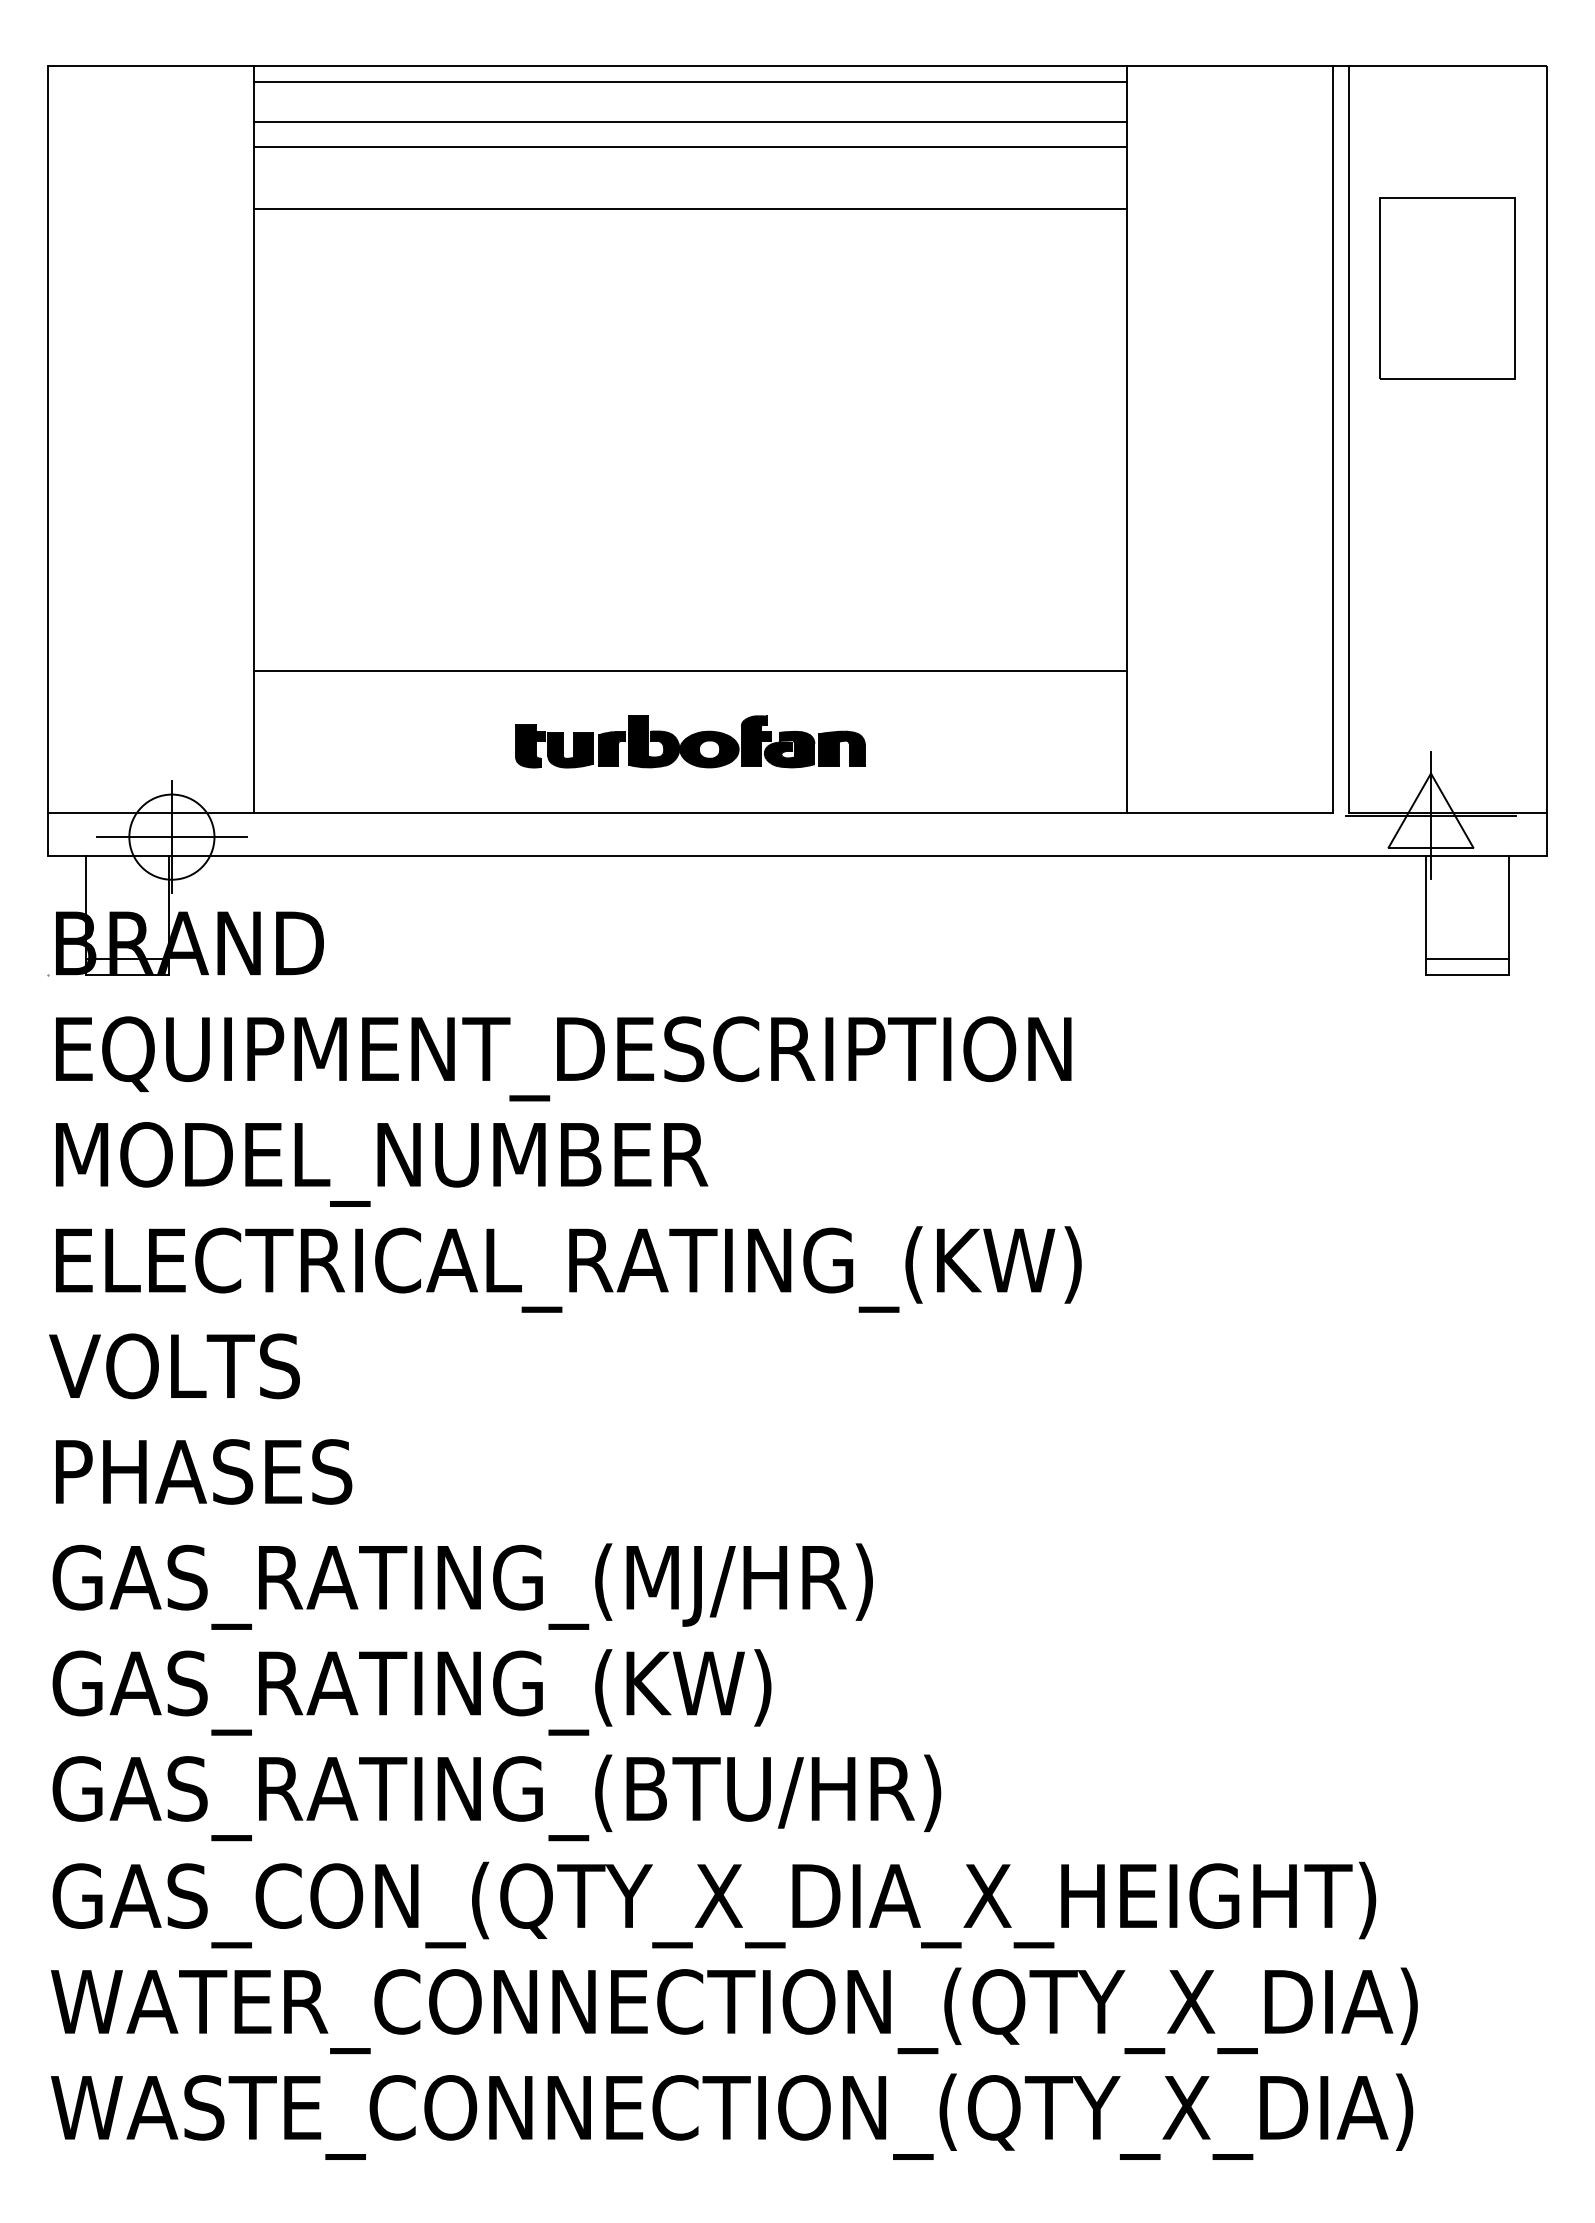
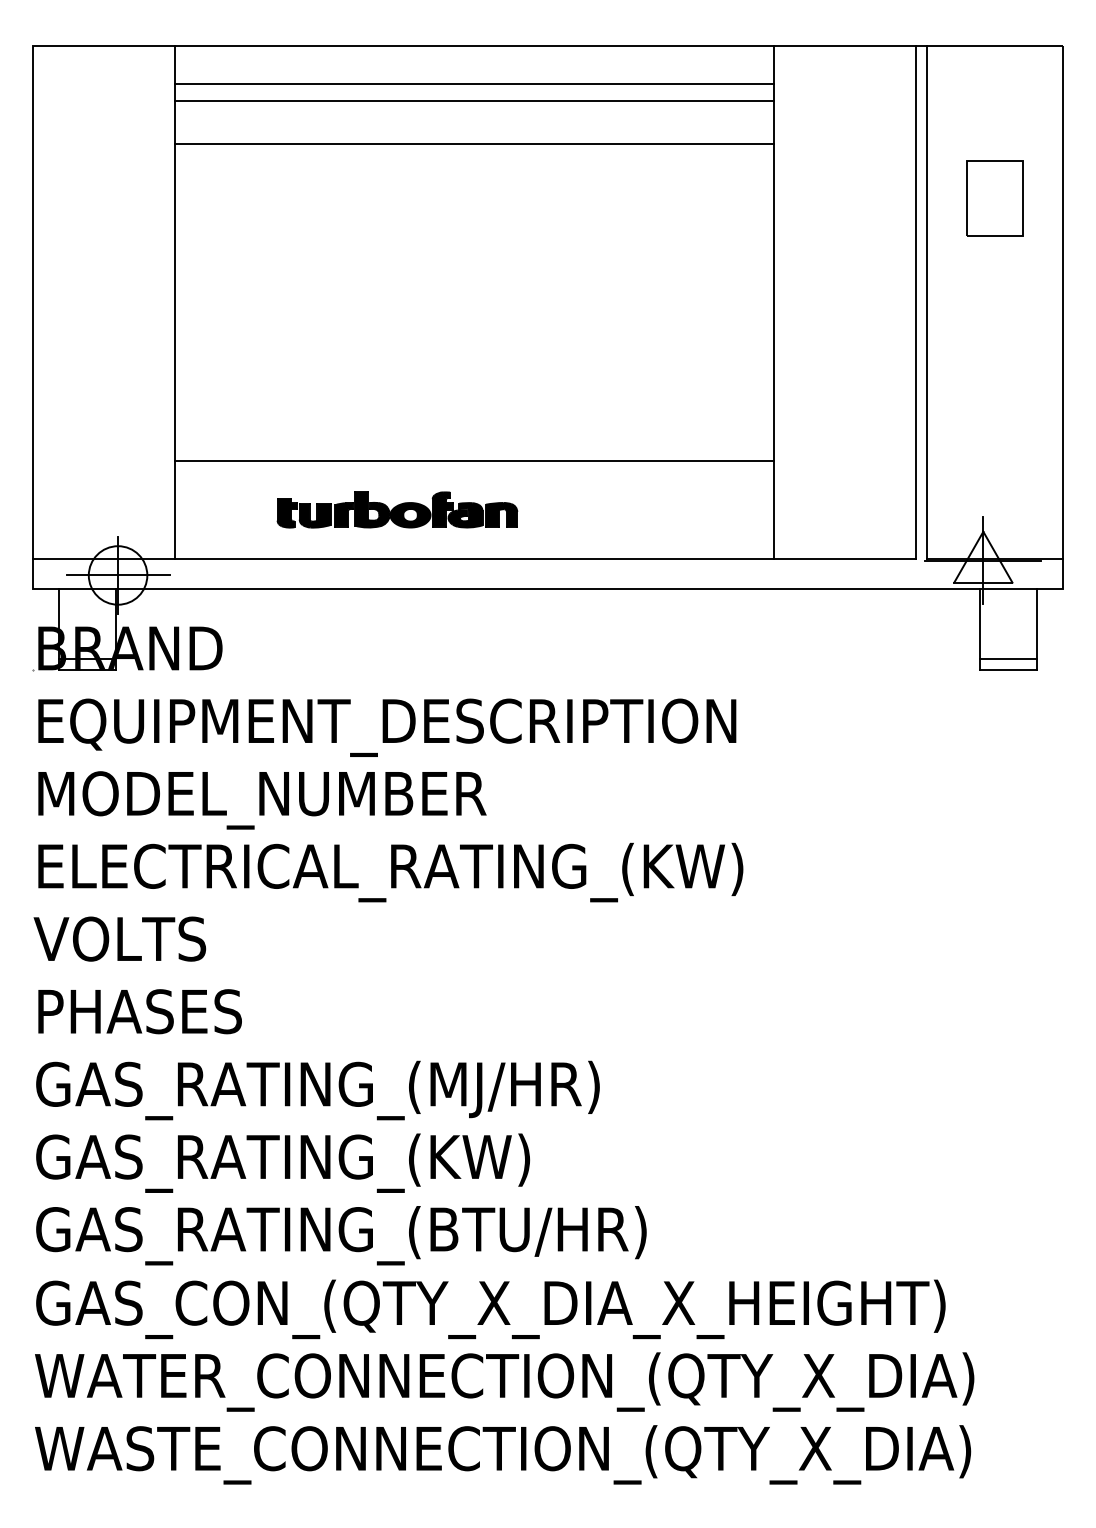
line: (690, 82) -> (474, 56), removed
part: (1447, 288) -> (994, 198), size x0.6
part: (690, 741) -> (397, 509), moved

